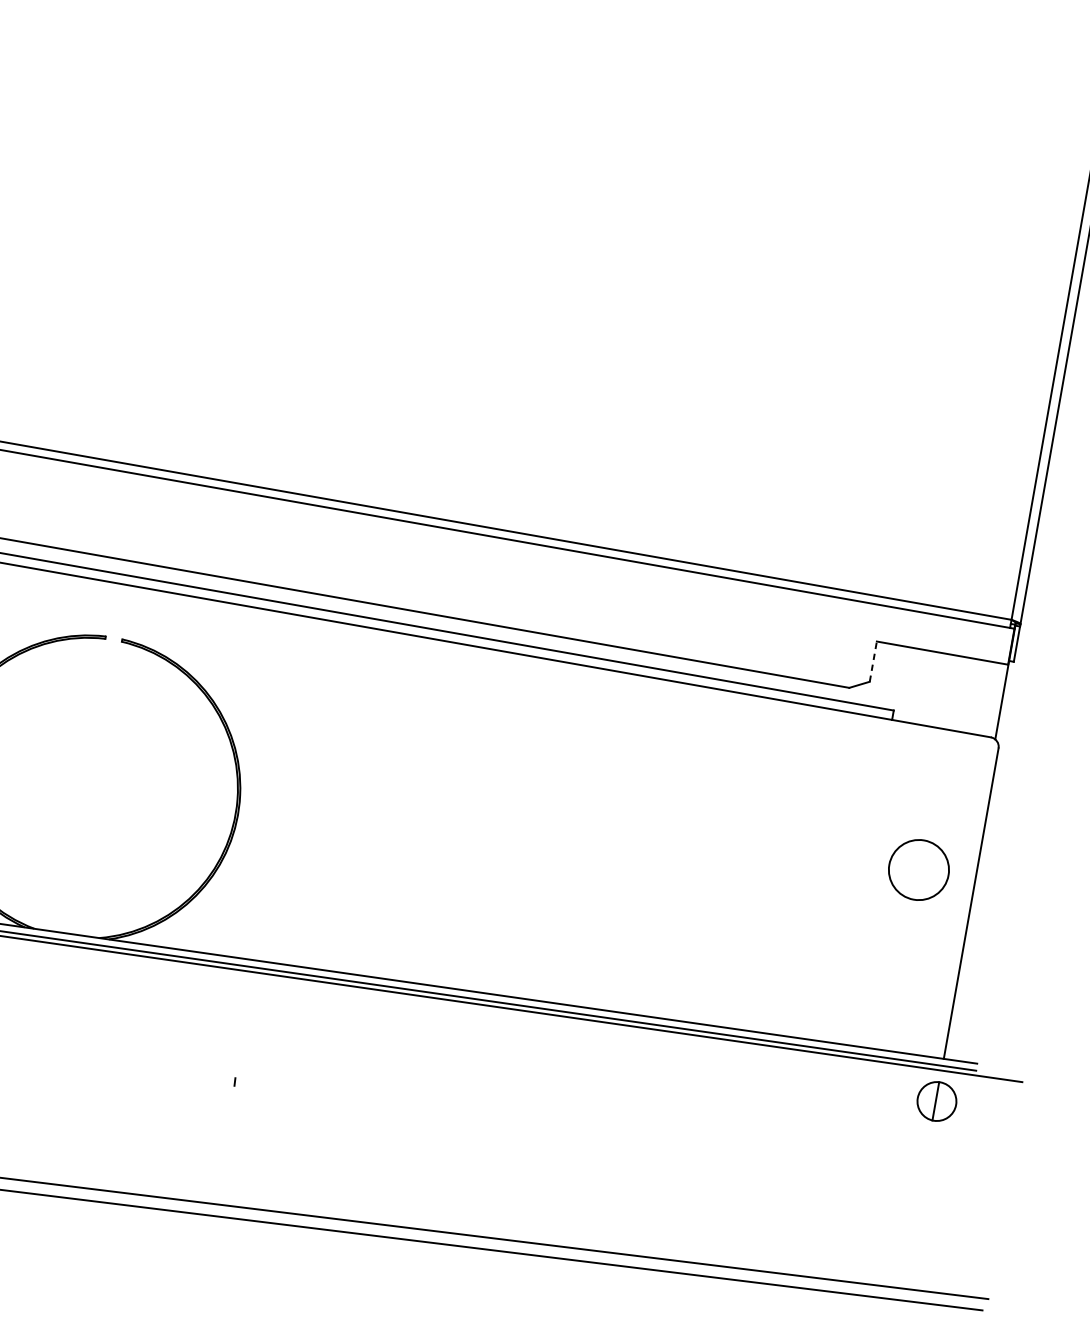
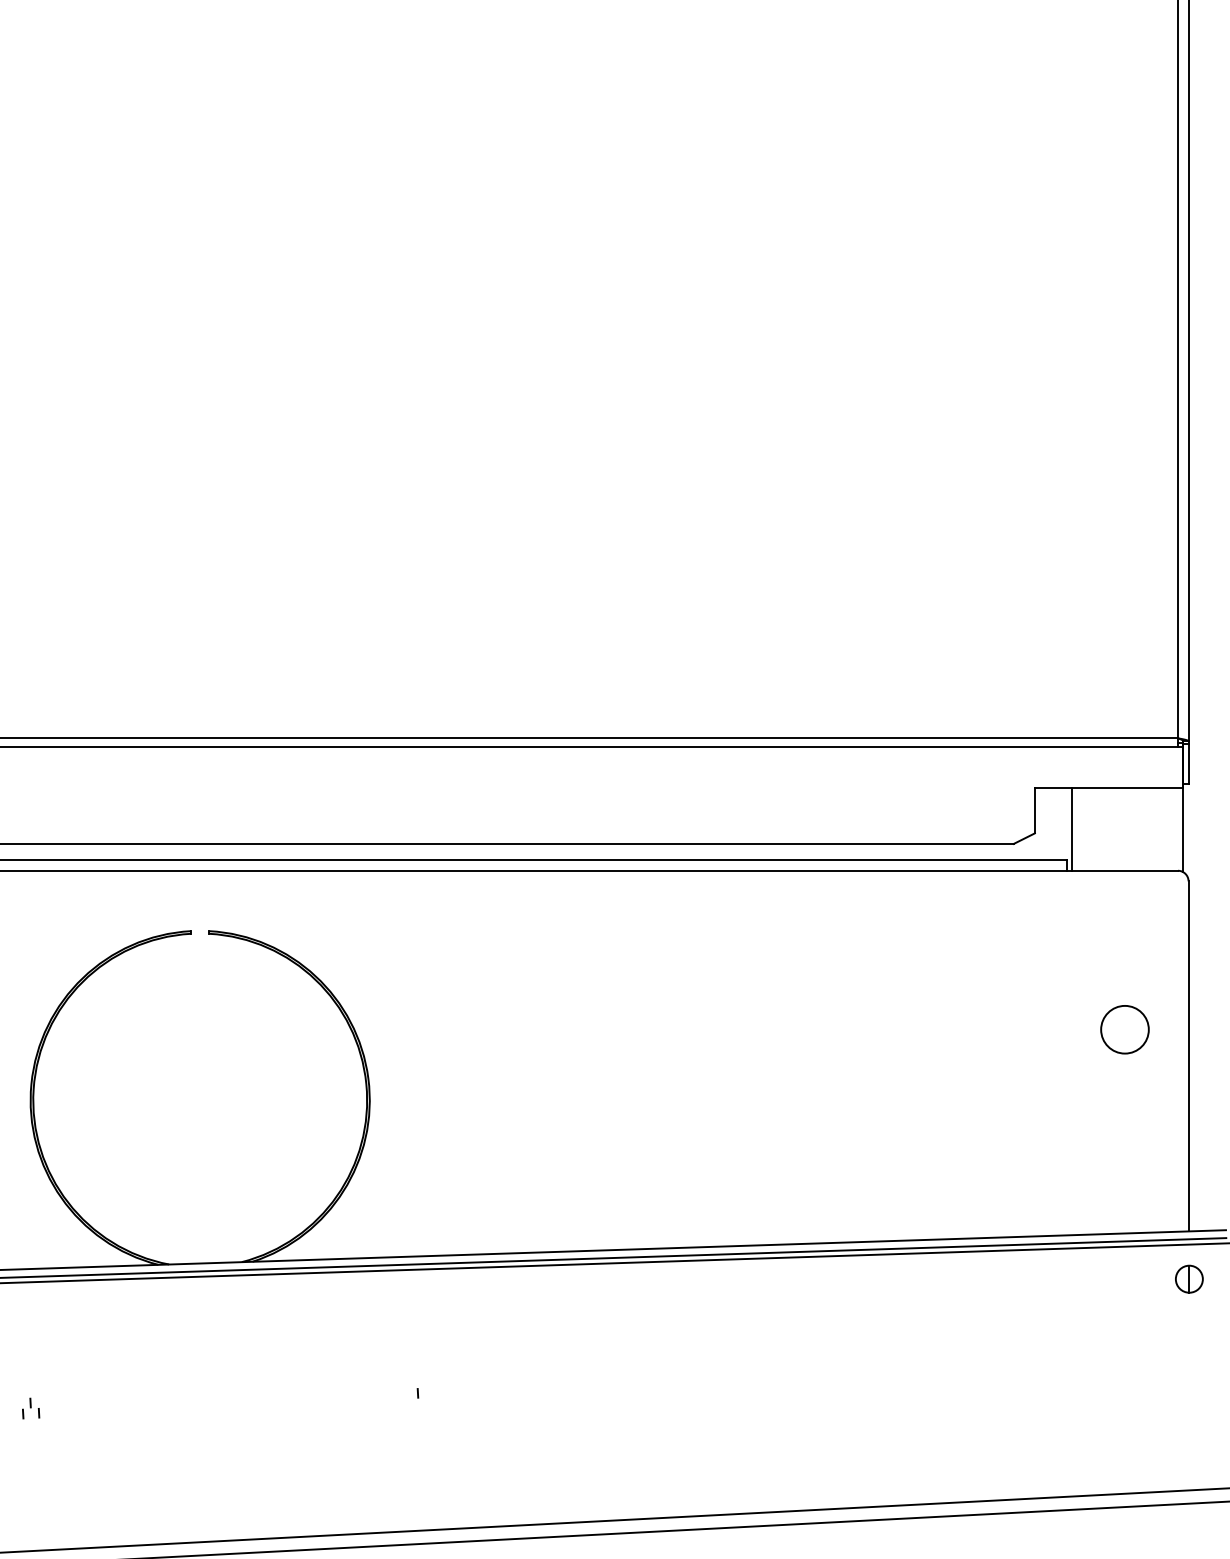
line: (872, 661) -> (1034, 810), dashed -> solid
line: (903, 684) -> (1072, 829), added
circle: (918, 869) -> (1124, 1029), size x0.71
part: (937, 1100) -> (1189, 1278), size x0.62

